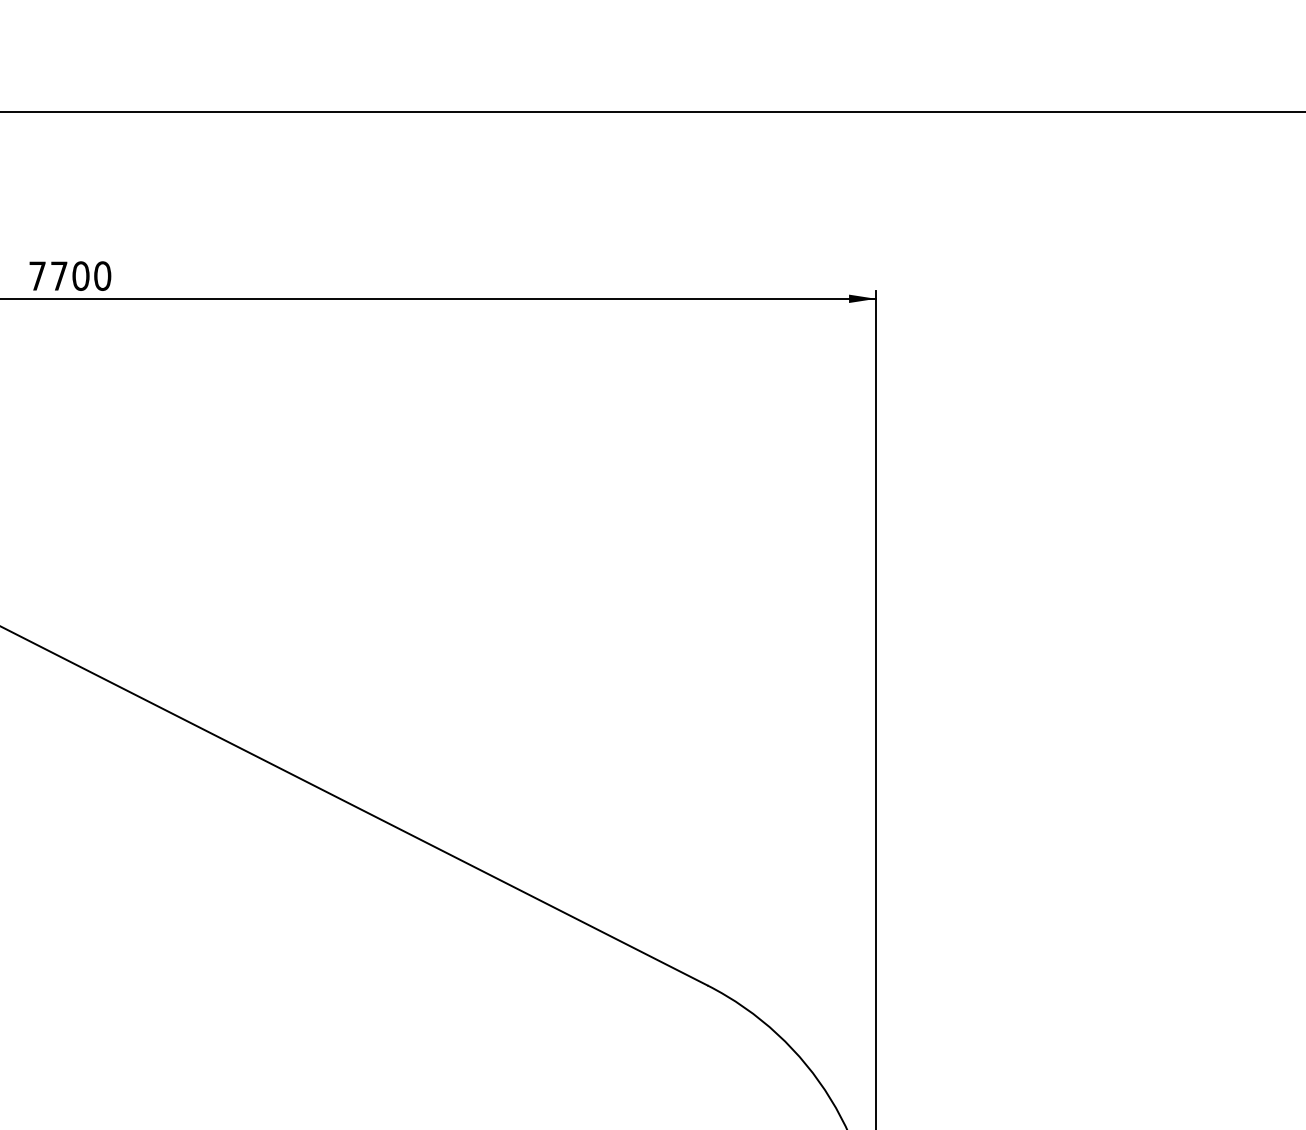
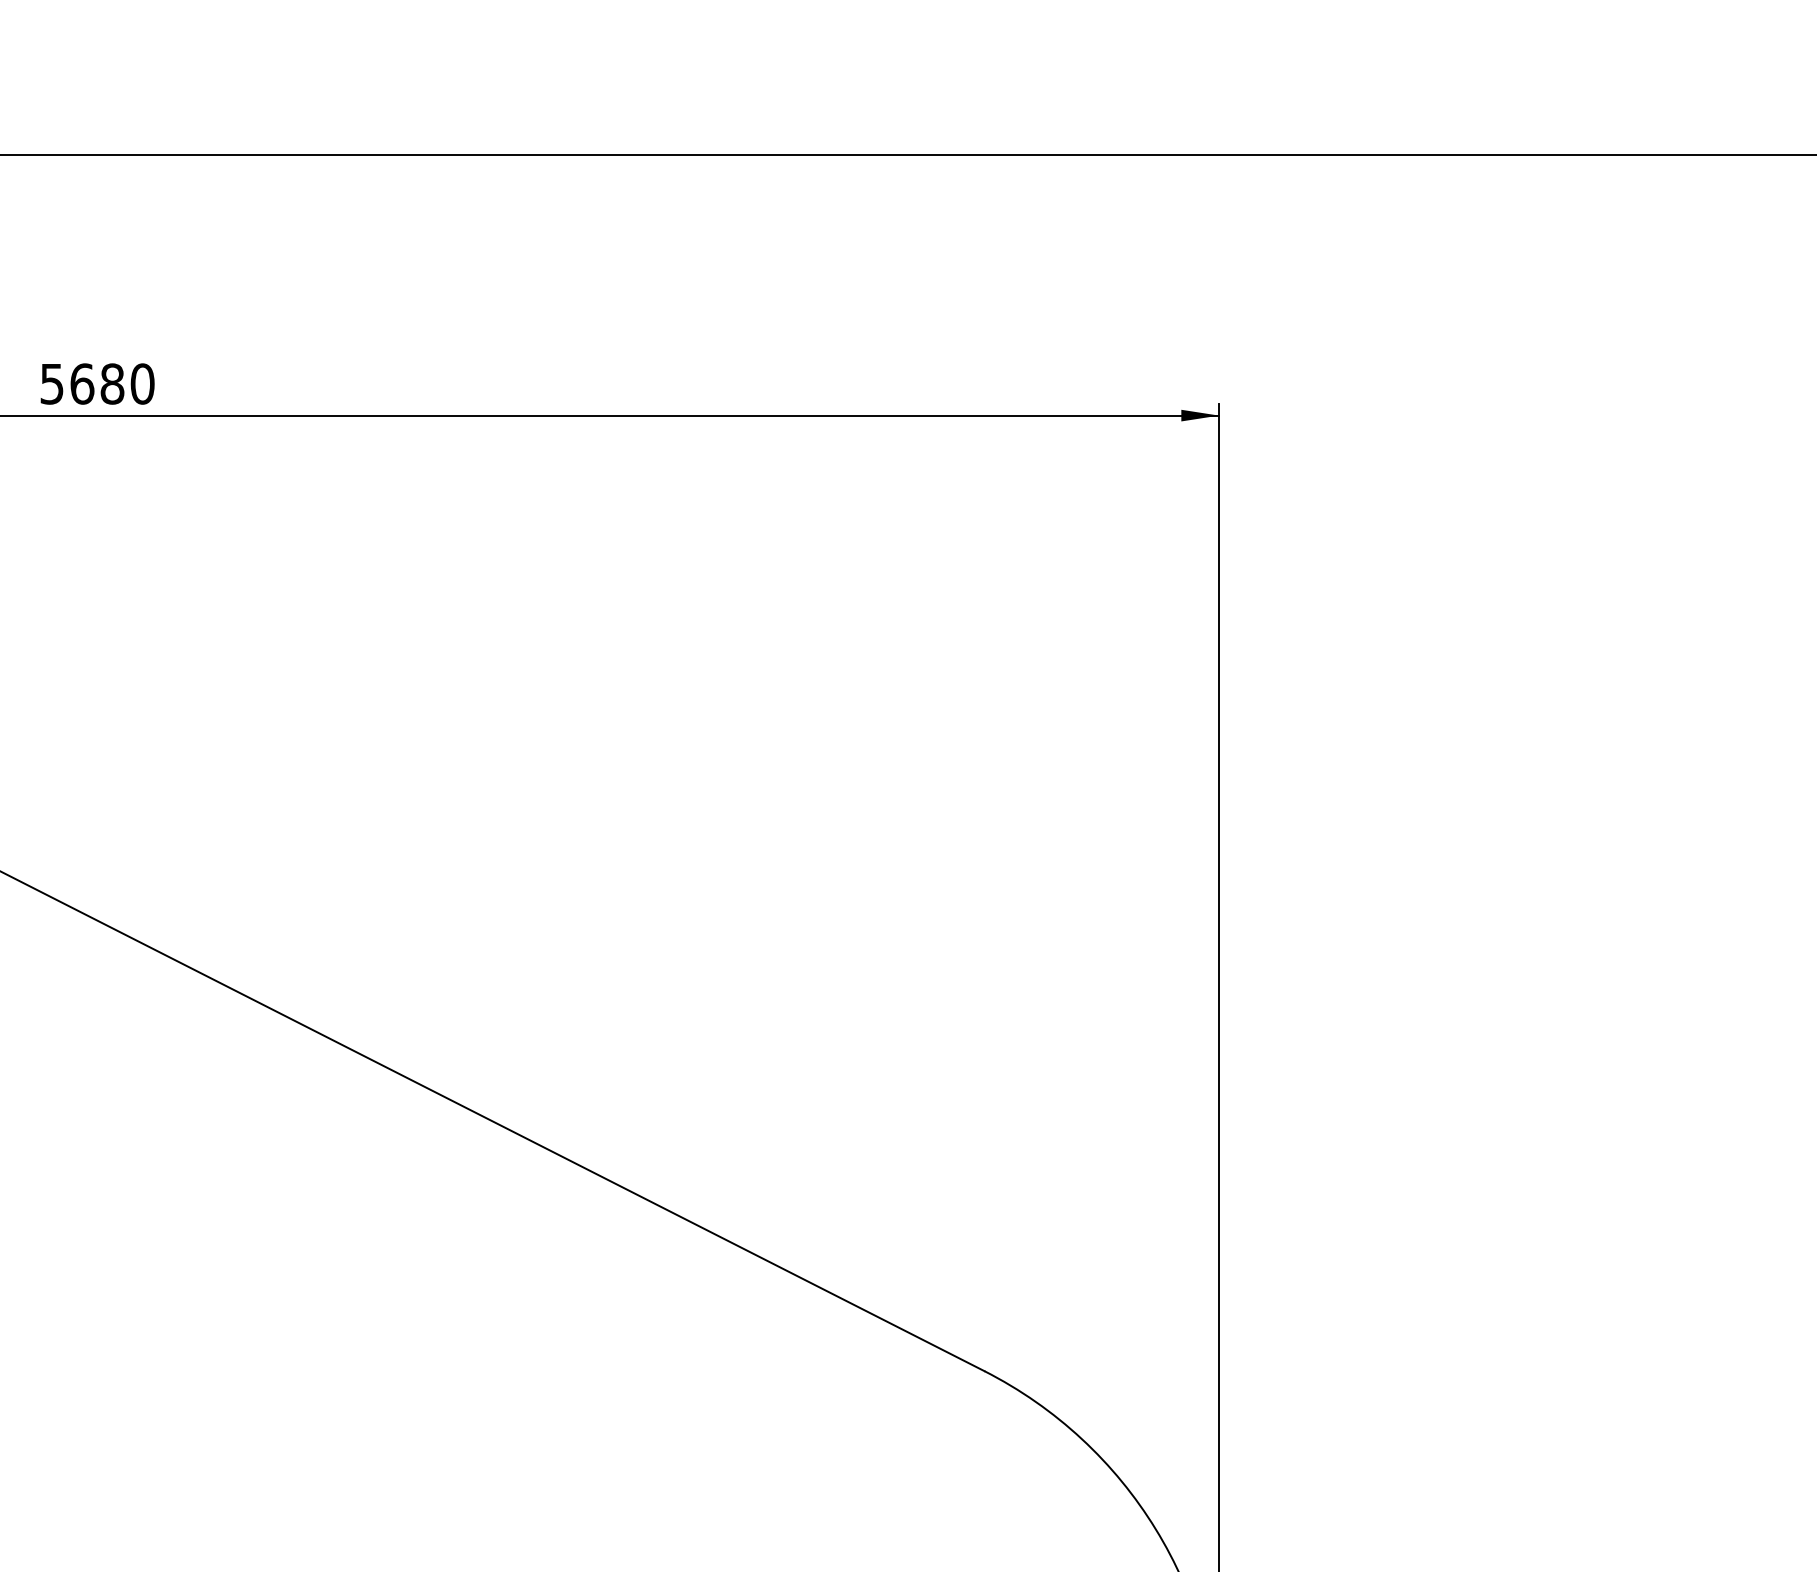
text: (59, 275) -> (82, 383), 7700 -> 5680

